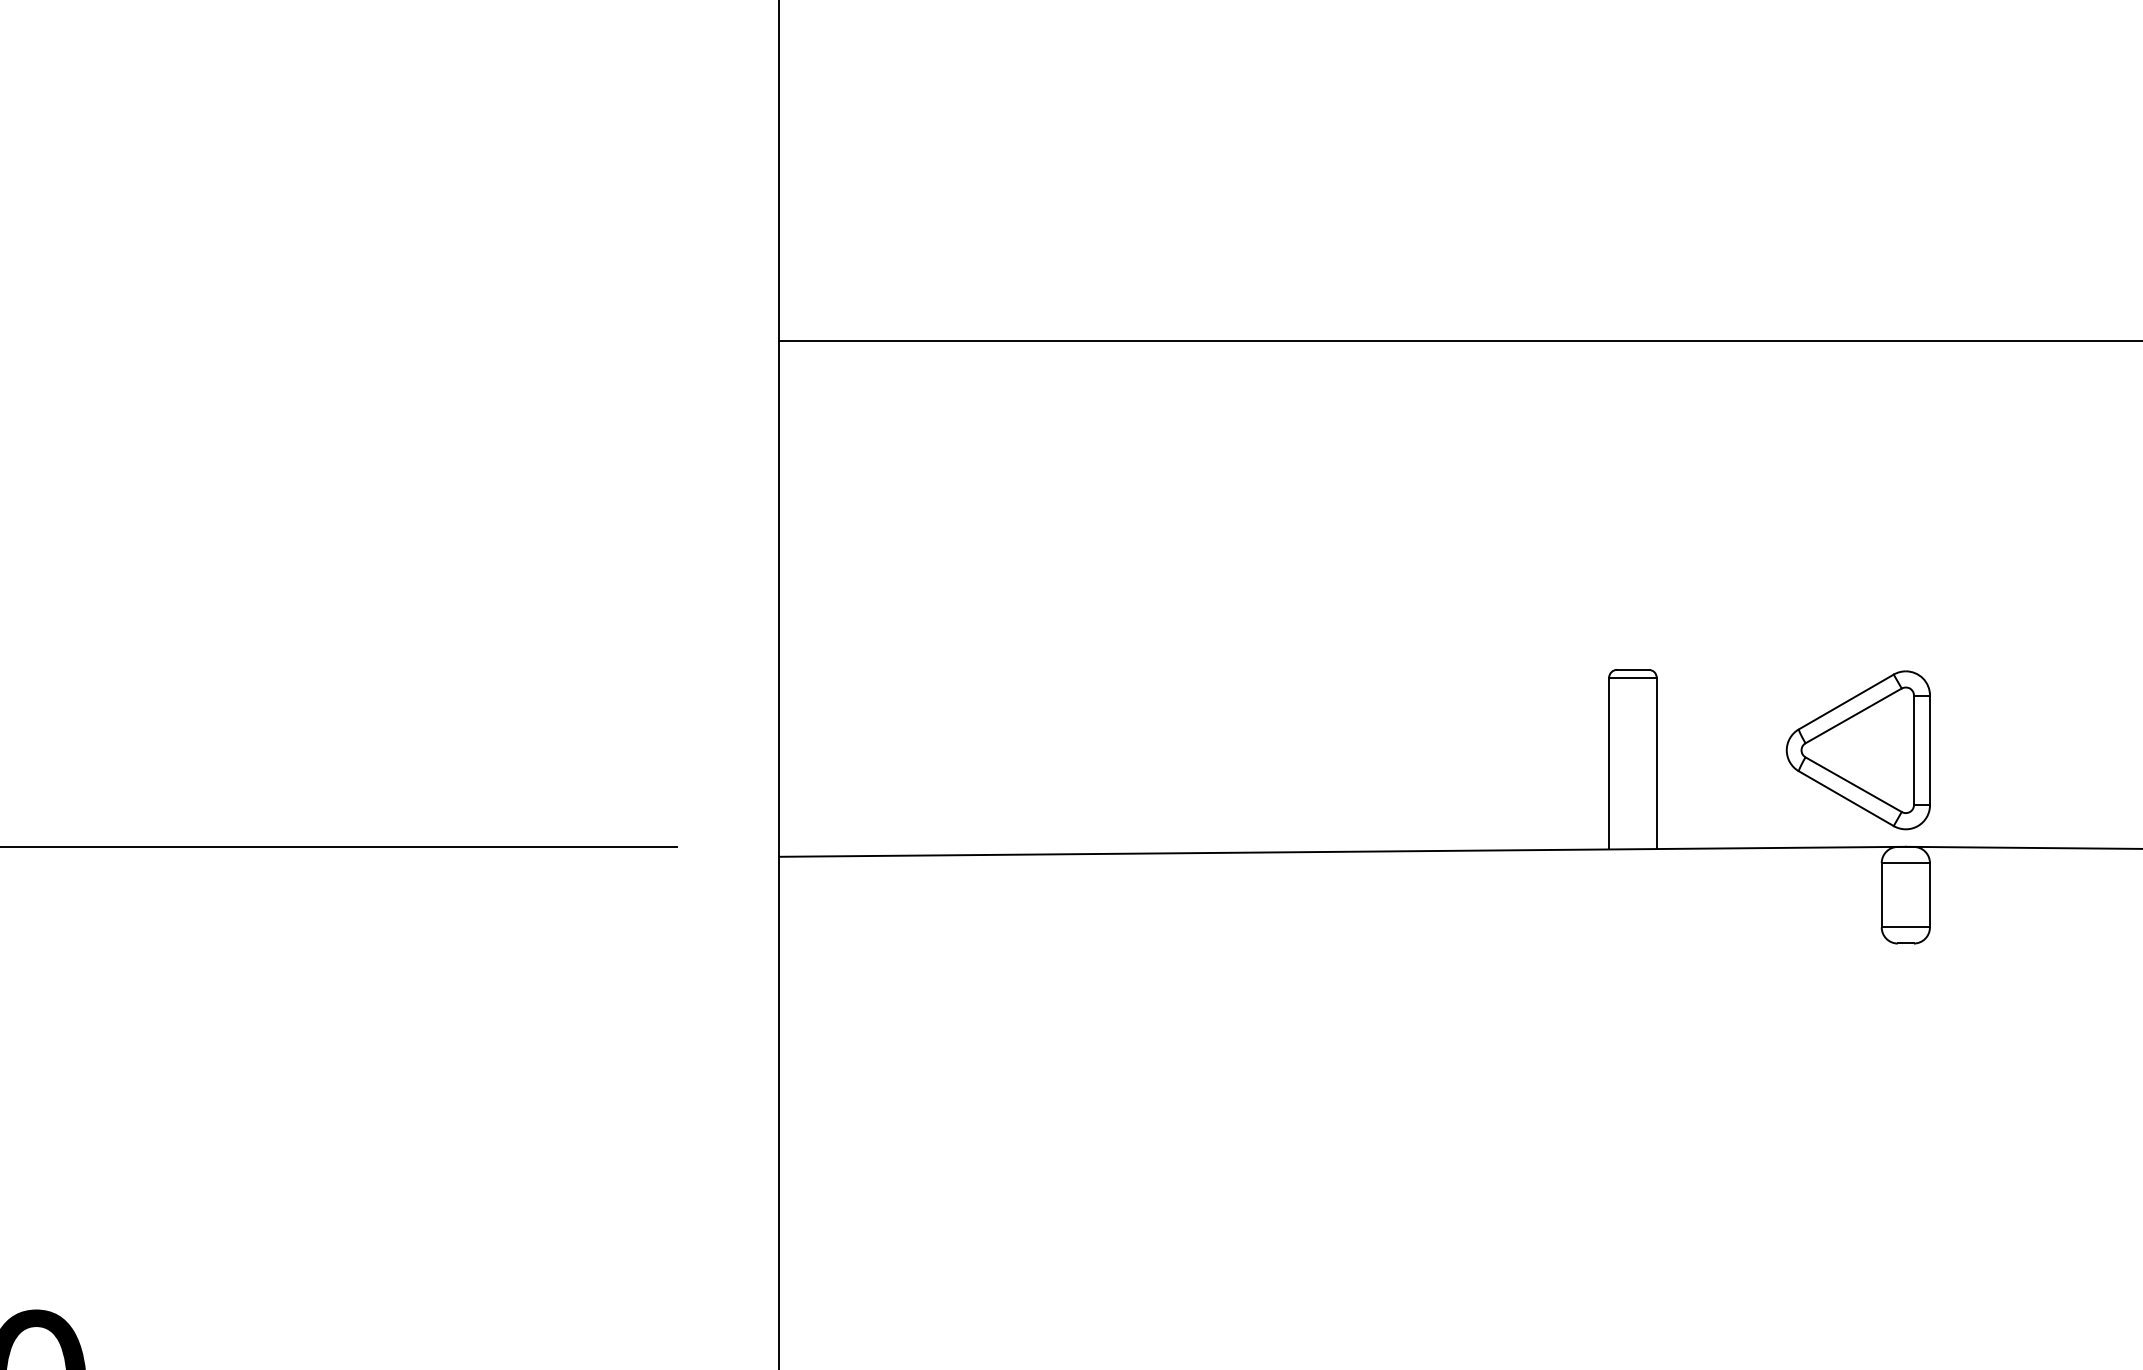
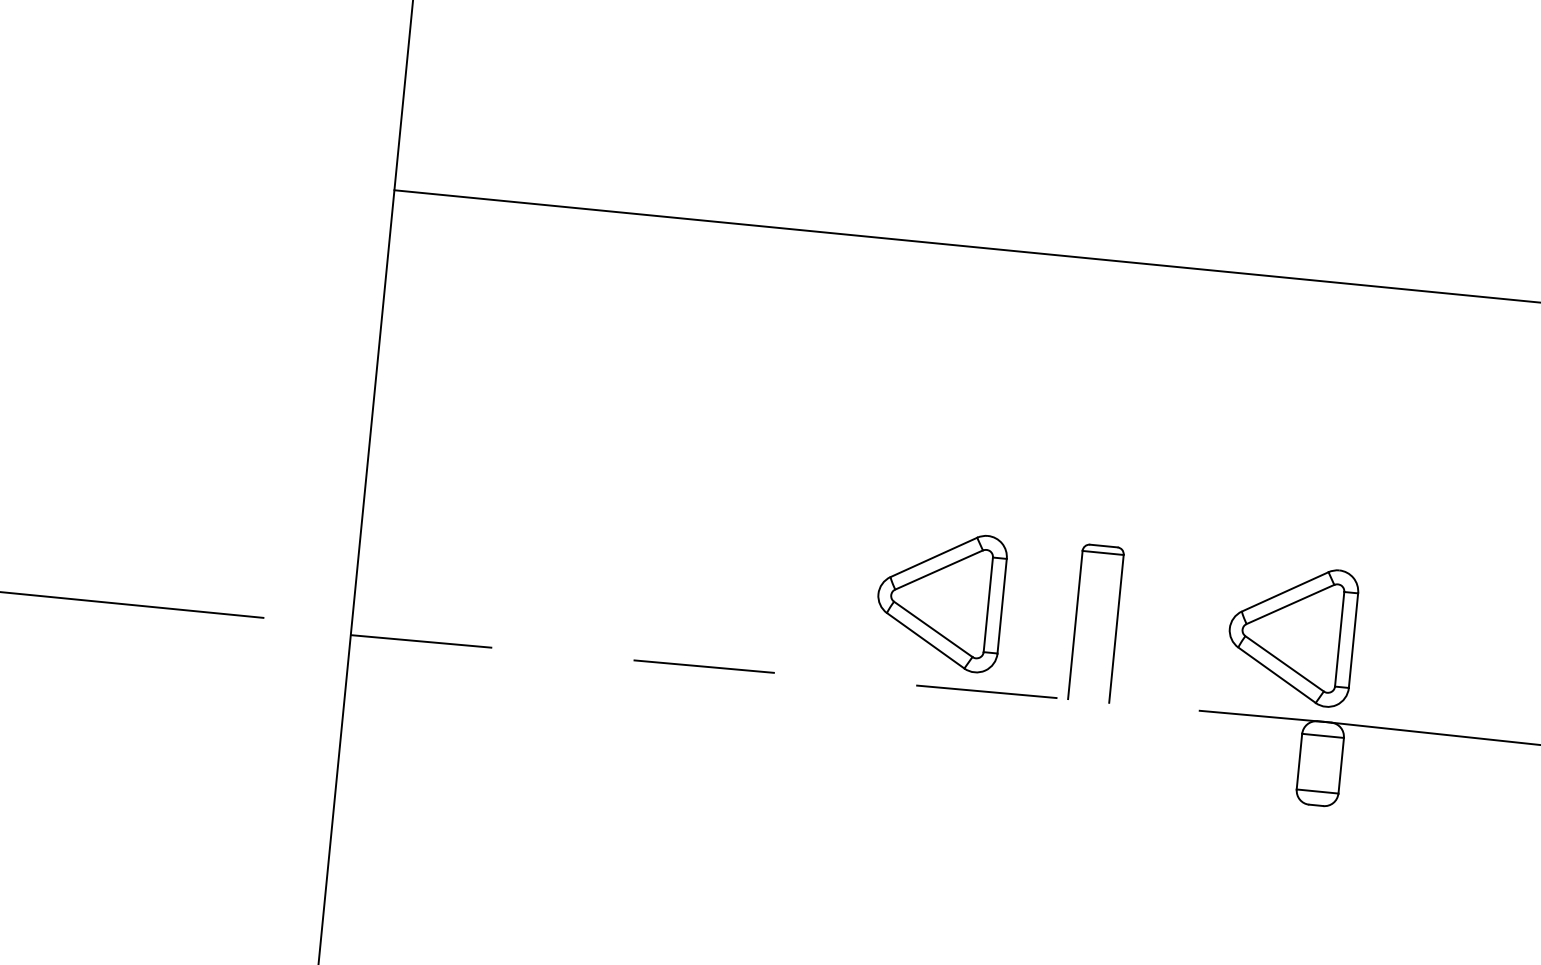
part: (1450, 750) -> (939, 600), added
line: (1342, 851) -> (837, 678), solid -> dashed

